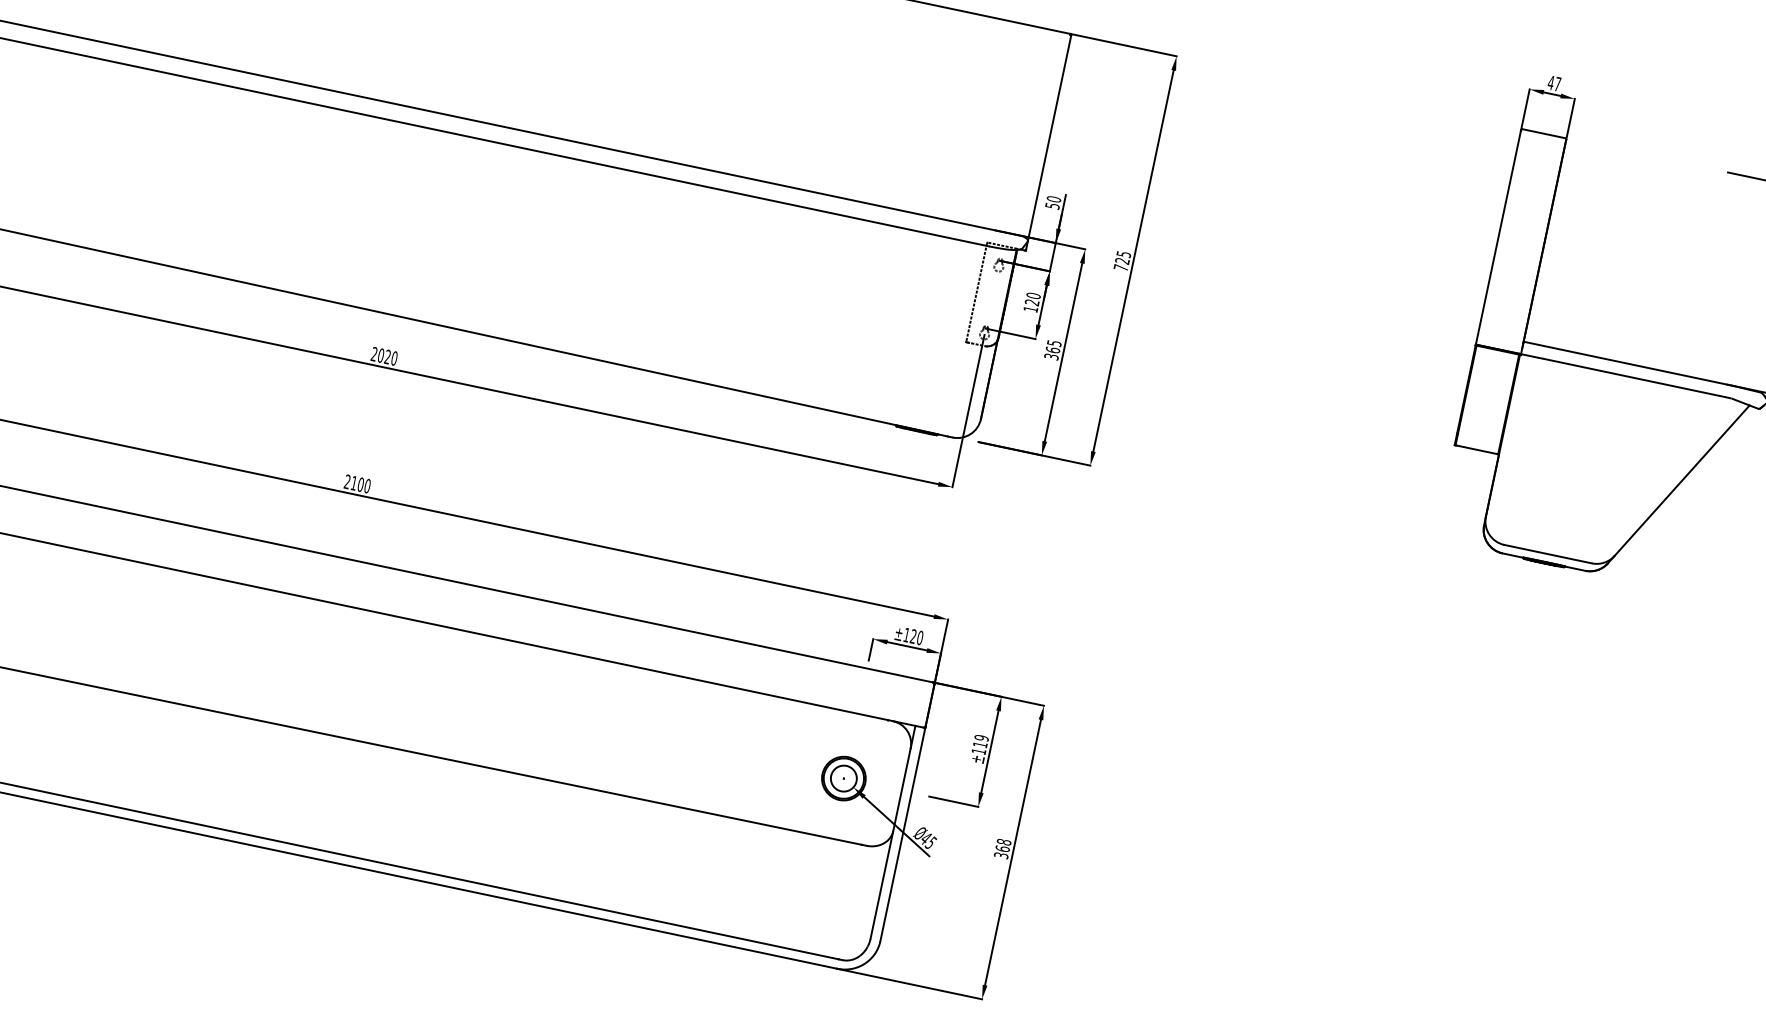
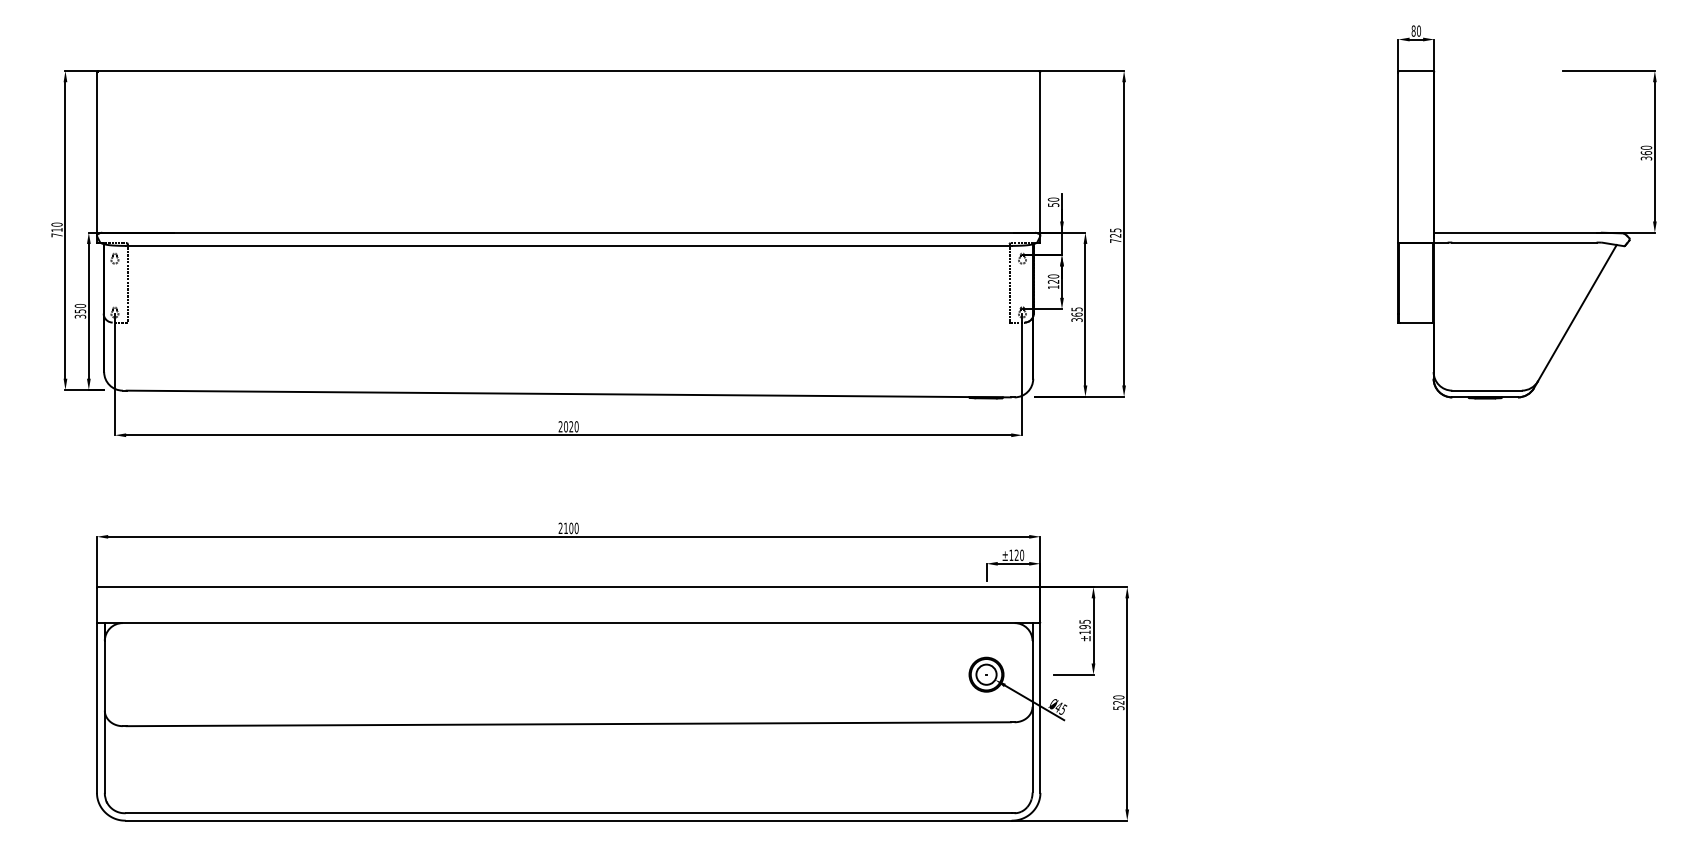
text: (1554, 82) -> (1416, 30), 47 -> 80
text: (980, 741) -> (1084, 624), ±119 -> ±195
text: (1002, 848) -> (1118, 702), 368 -> 520

